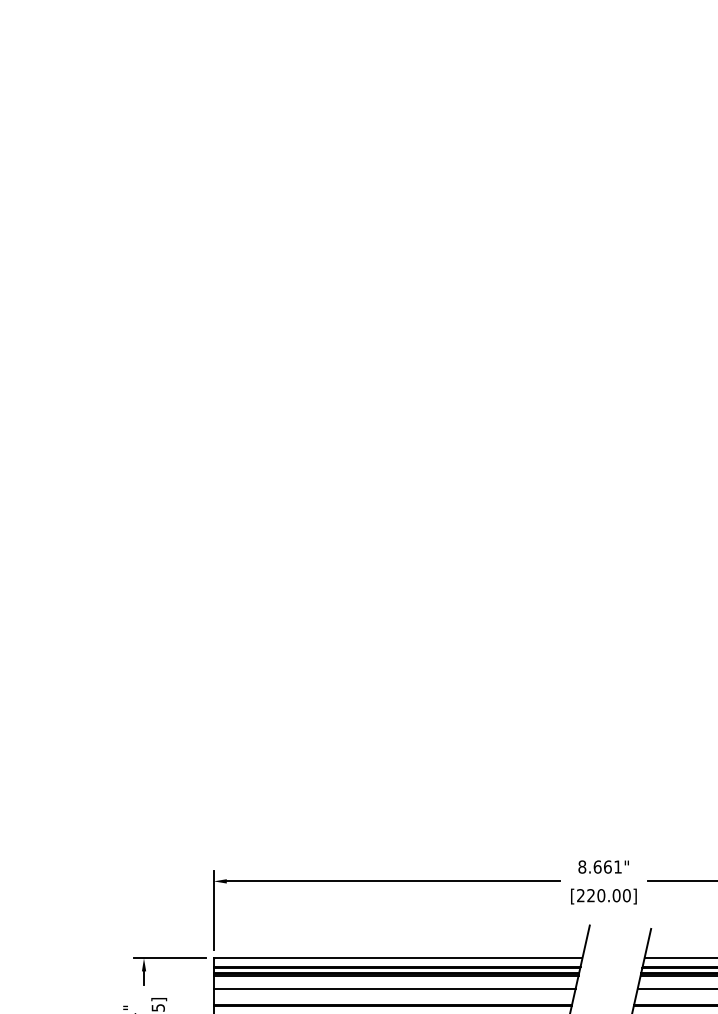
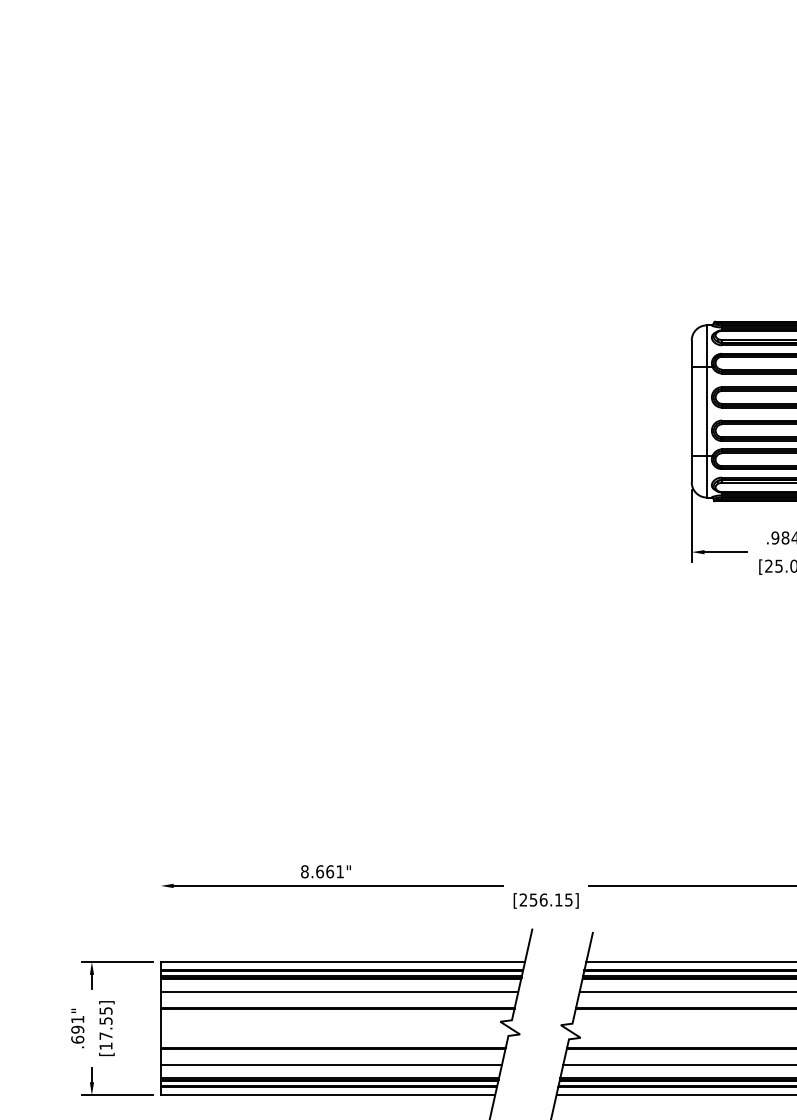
text: (603, 866) -> (325, 871), moved
text: (608, 895) -> (550, 899), [220.00] -> [256.15]
line: (213, 910) -> (160, 914), removed

